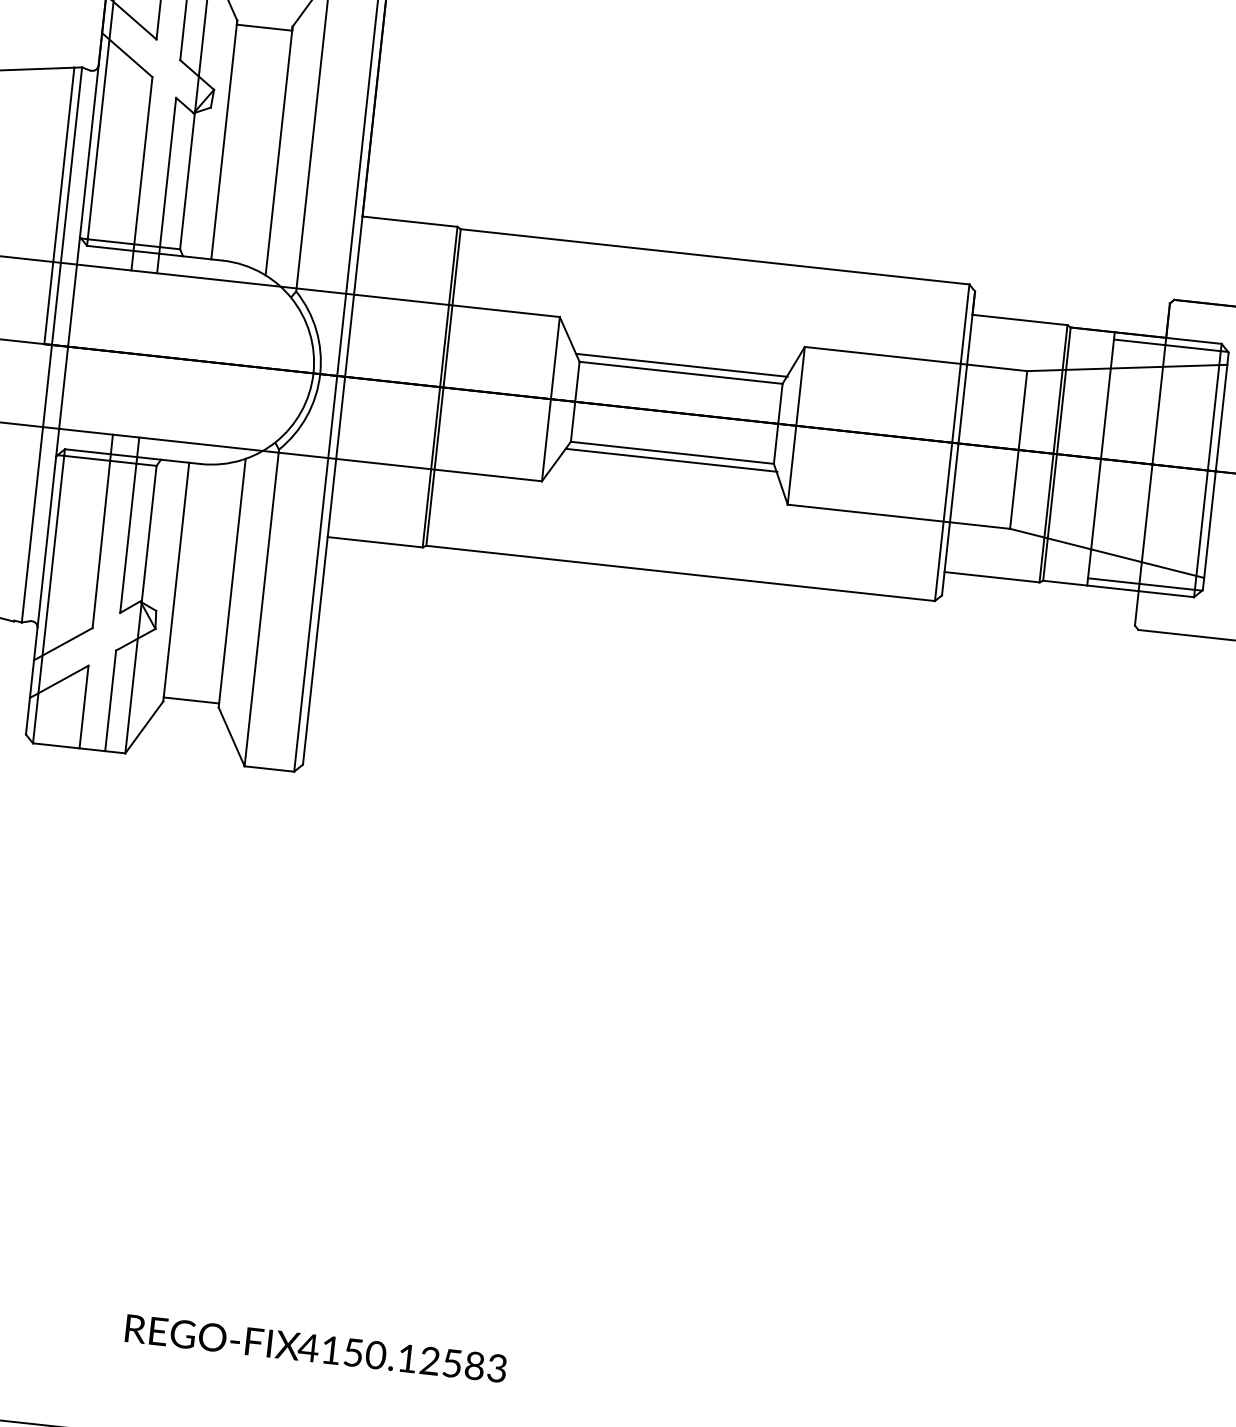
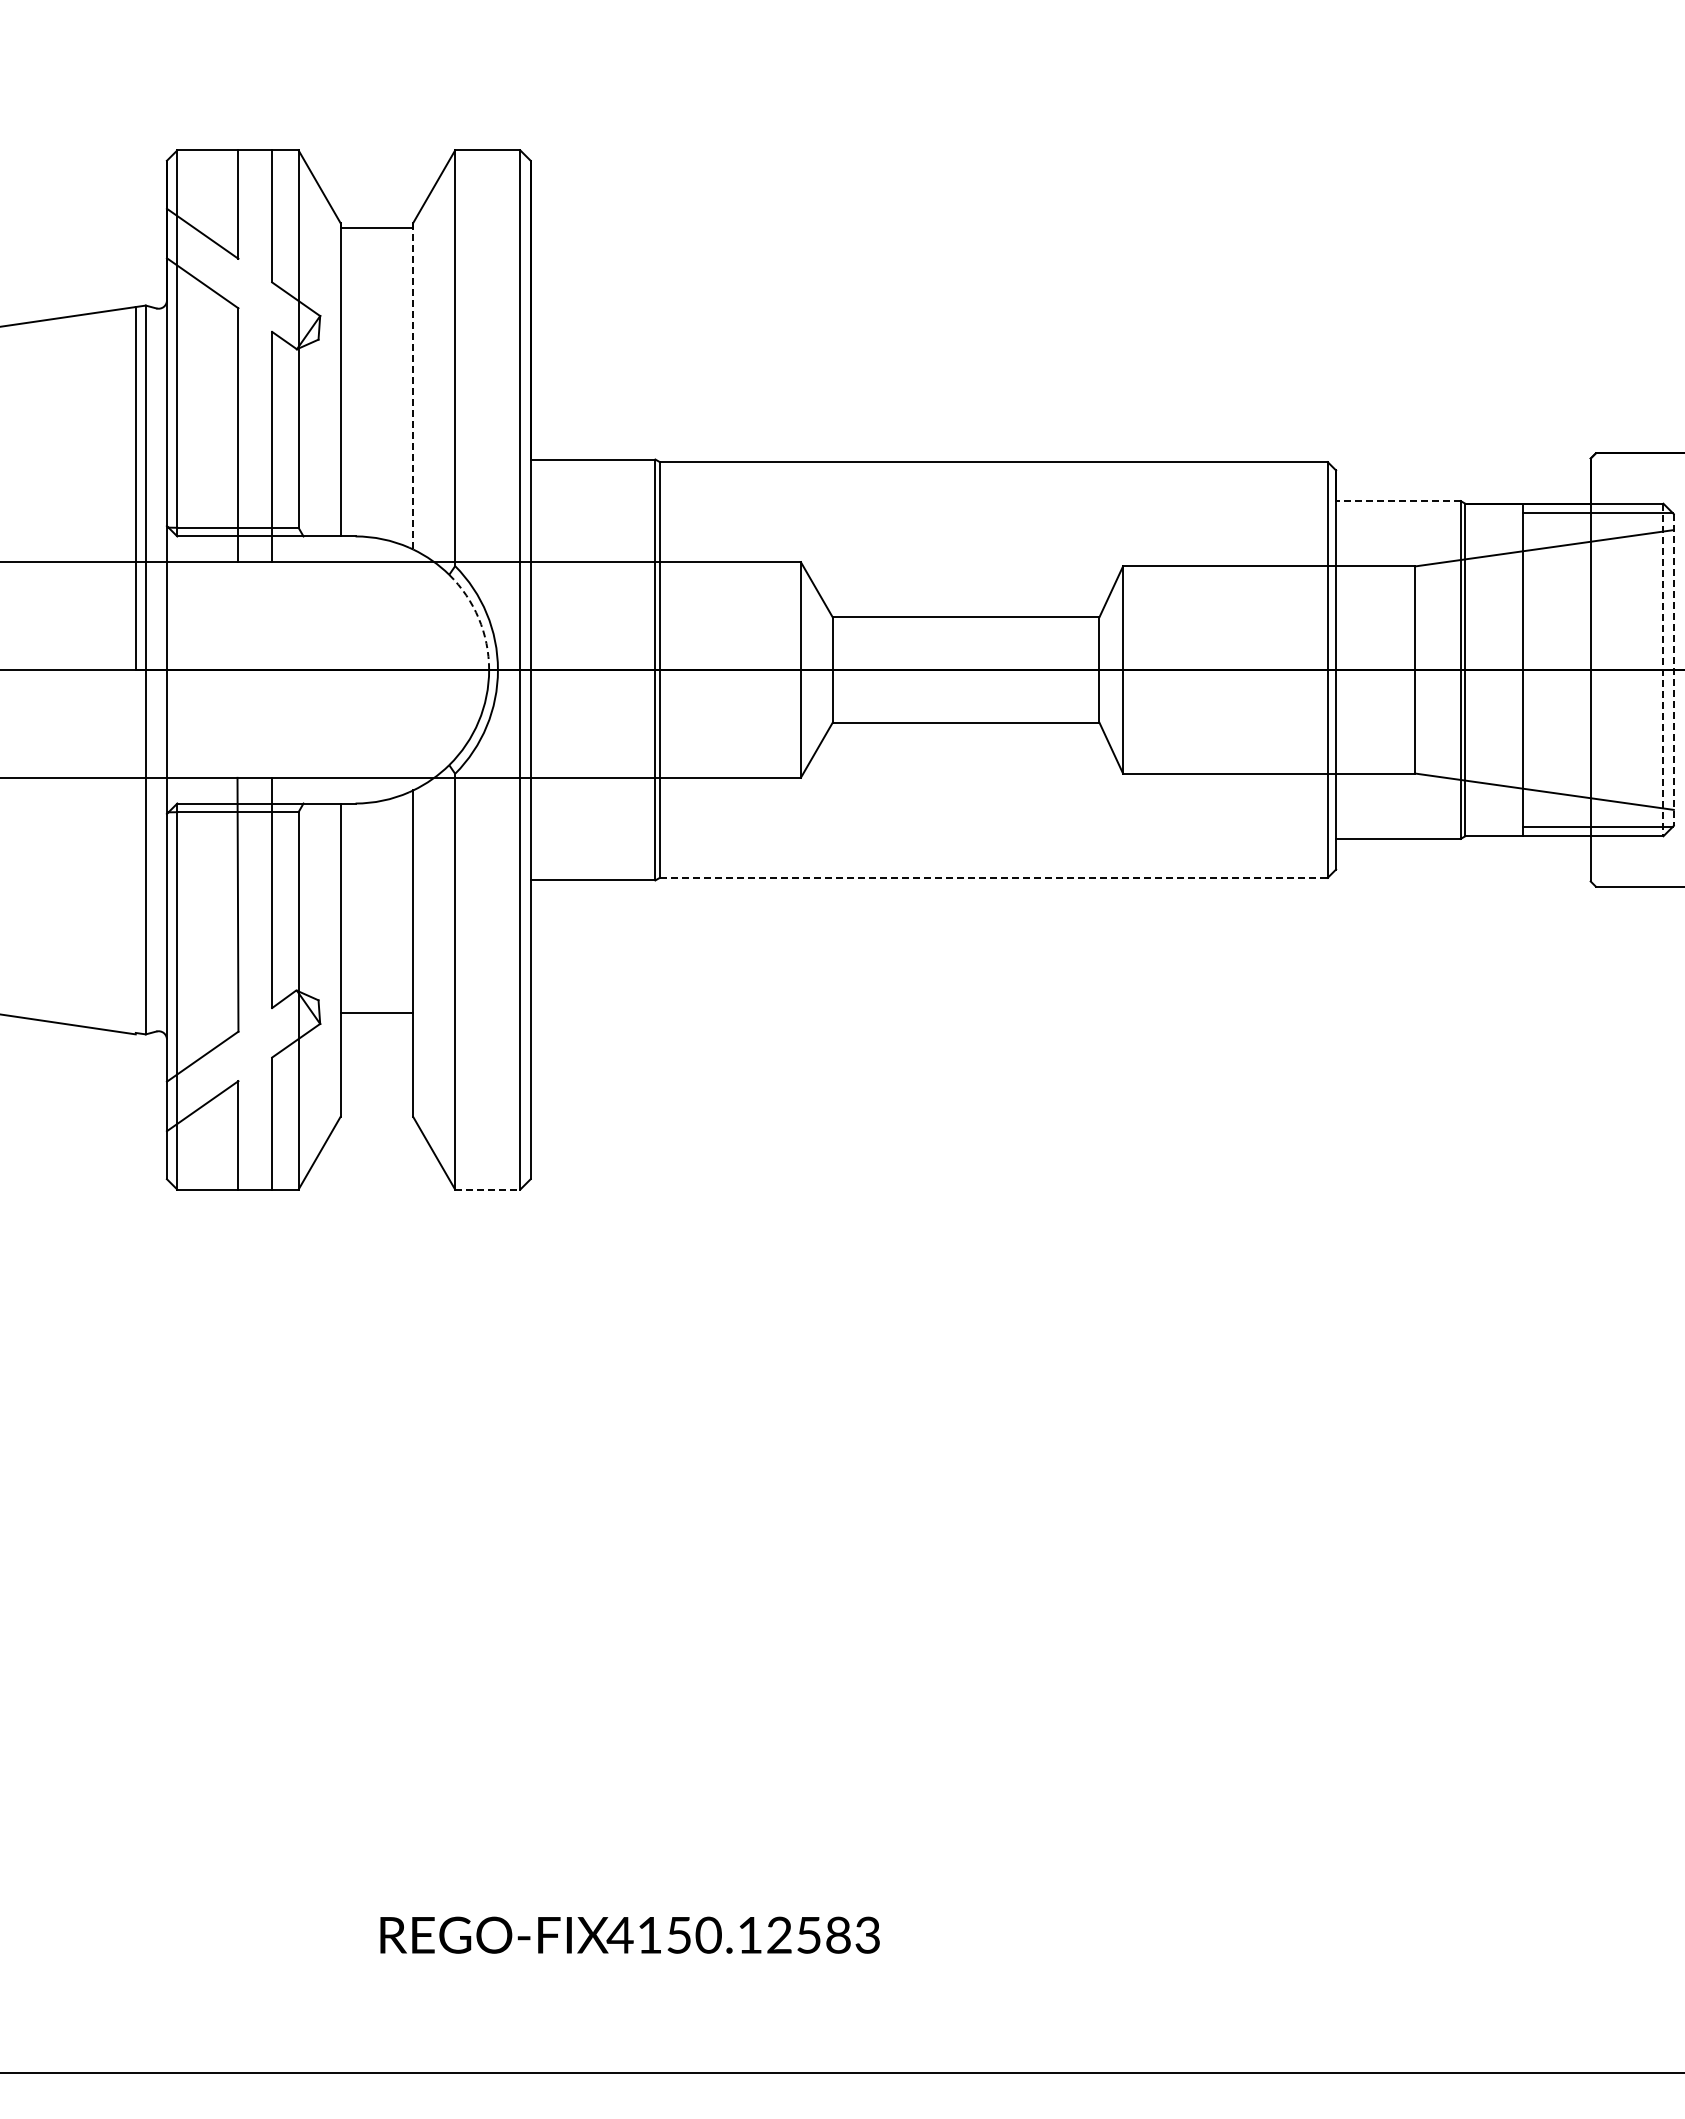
line: (279, 151) -> (413, 386), solid -> dashed
line: (1019, 320) -> (1397, 501), solid -> dashed
arc: (309, 333) -> (478, 618), solid -> dashed
line: (682, 365) -> (966, 607), removed
line: (671, 460) -> (966, 732), removed
line: (1207, 470) -> (1663, 670), solid -> dashed
line: (1215, 470) -> (1673, 669), solid -> dashed
line: (680, 573) -> (993, 877), solid -> dashed
line: (191, 700) -> (376, 1012), moved
line: (269, 768) -> (487, 1189), solid -> dashed

